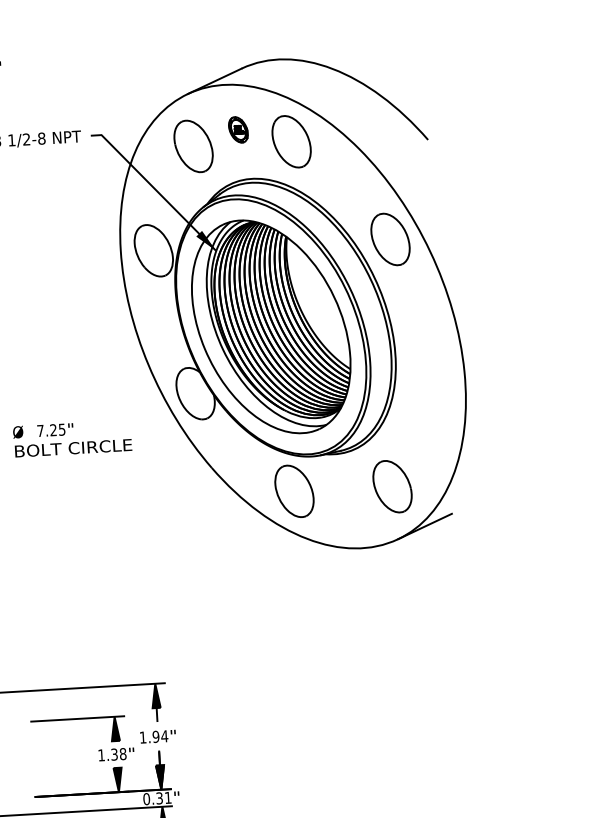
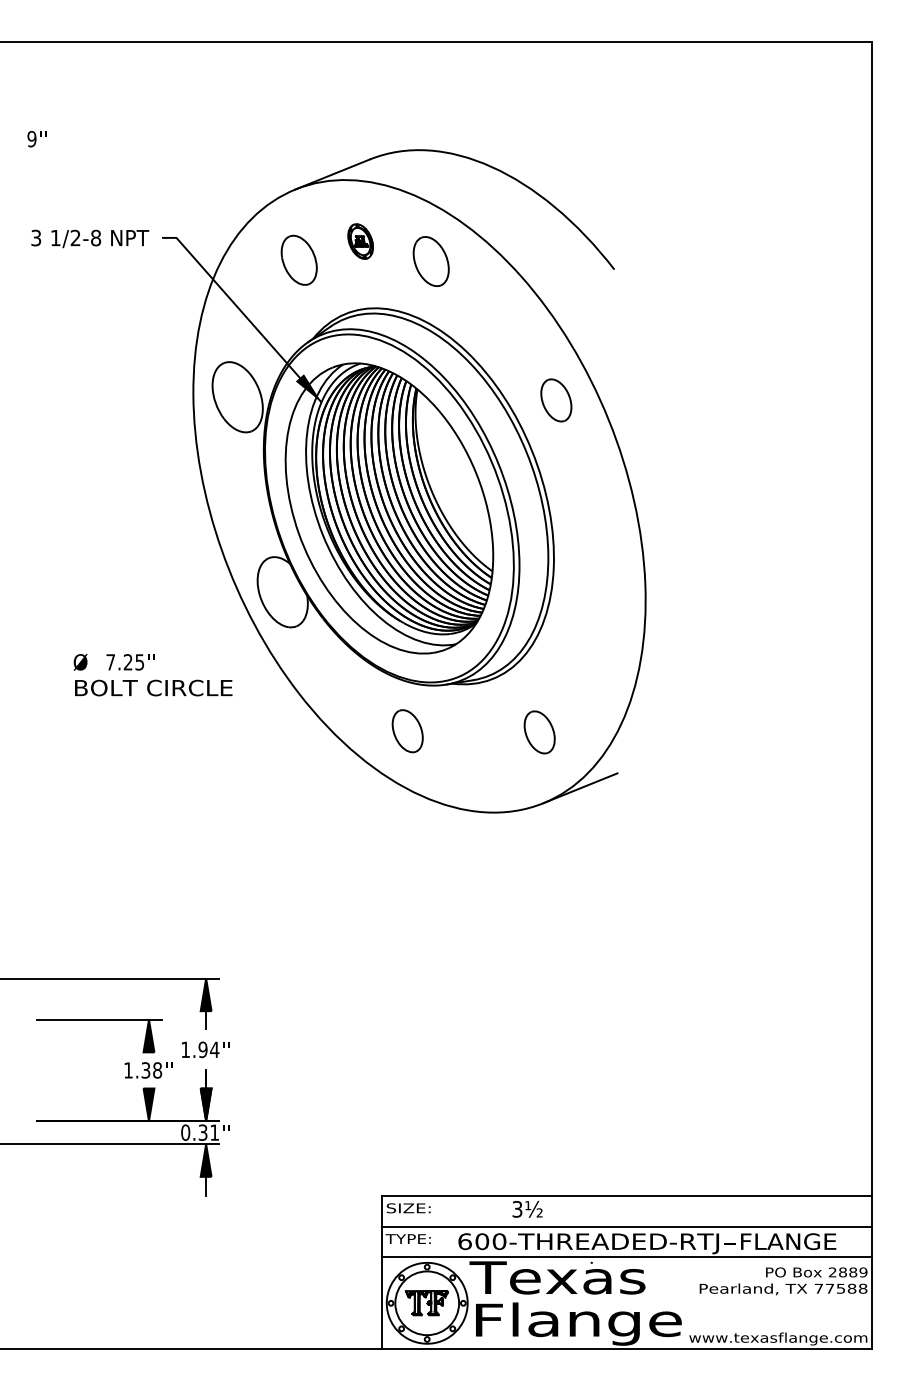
part: (291, 141) -> (431, 261), size x0.7
part: (193, 146) -> (299, 260), size x0.7
part: (390, 239) -> (556, 400), size x0.6
text: (72, 438) -> (152, 674), moved
part: (392, 486) -> (539, 732), size x0.6
part: (294, 491) -> (407, 731), size x0.6

